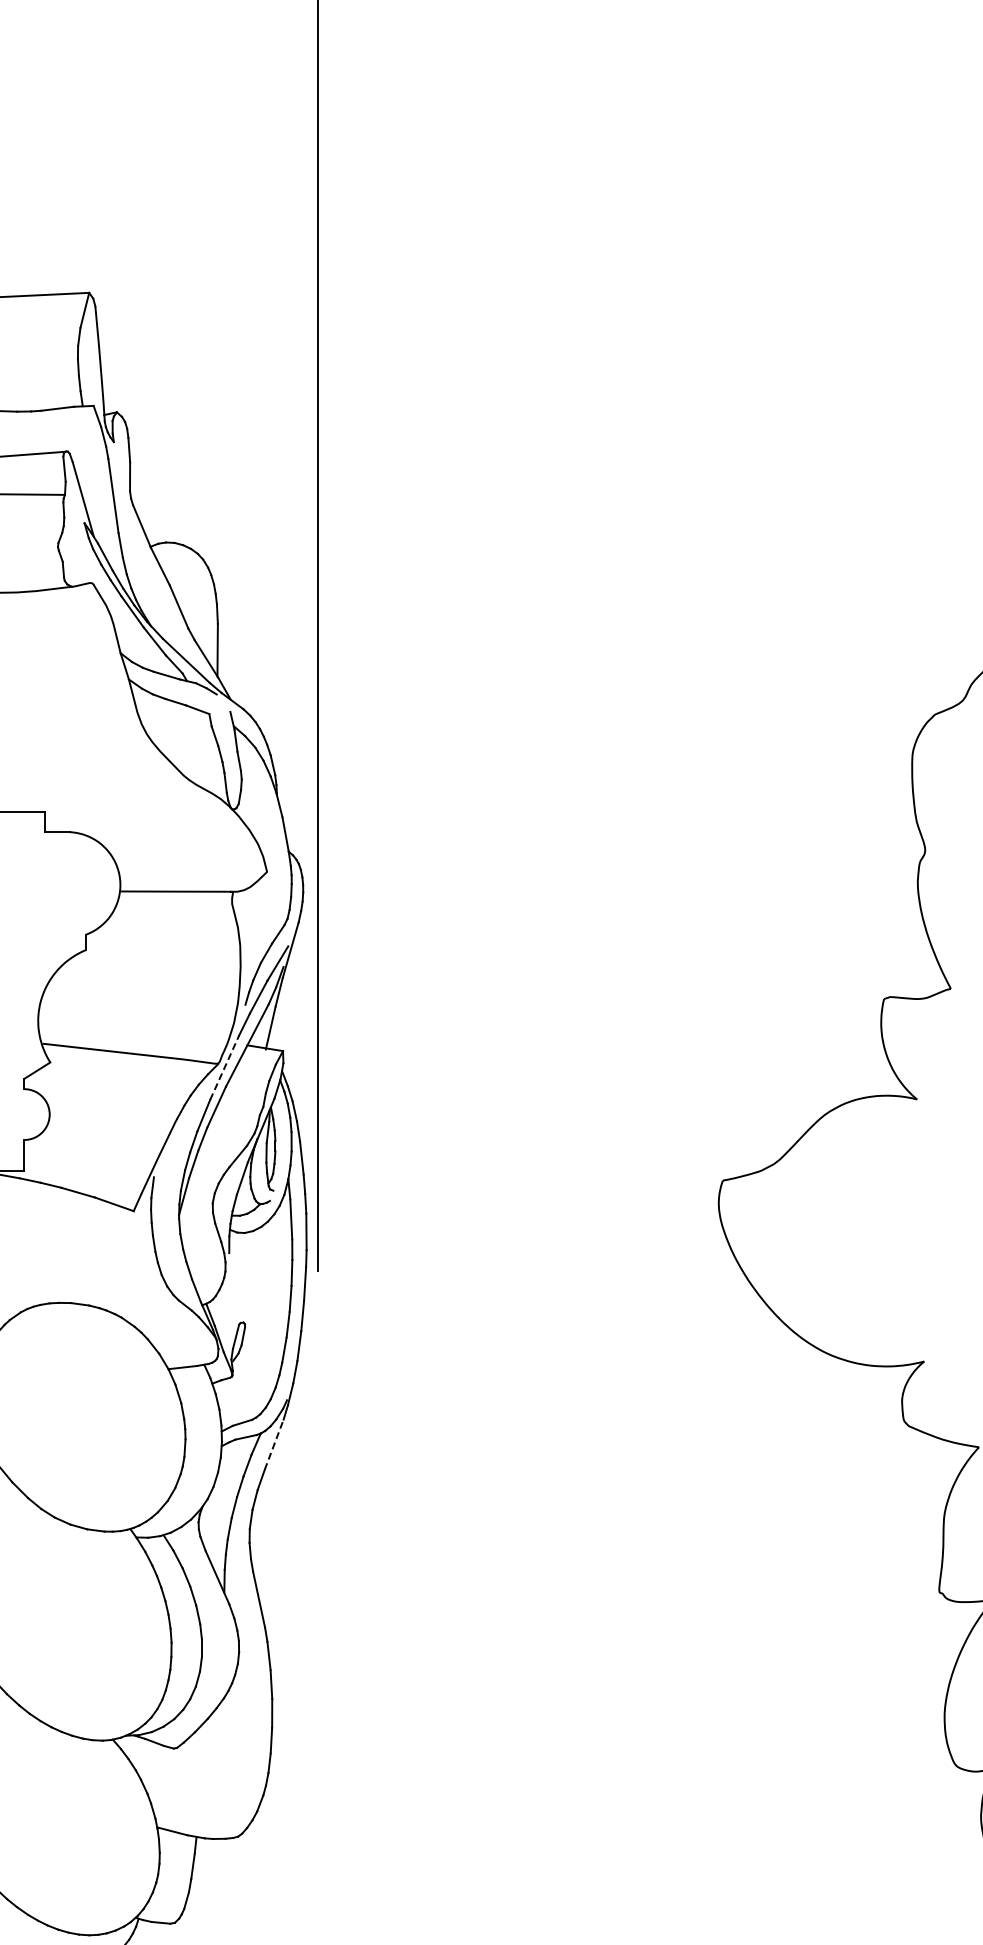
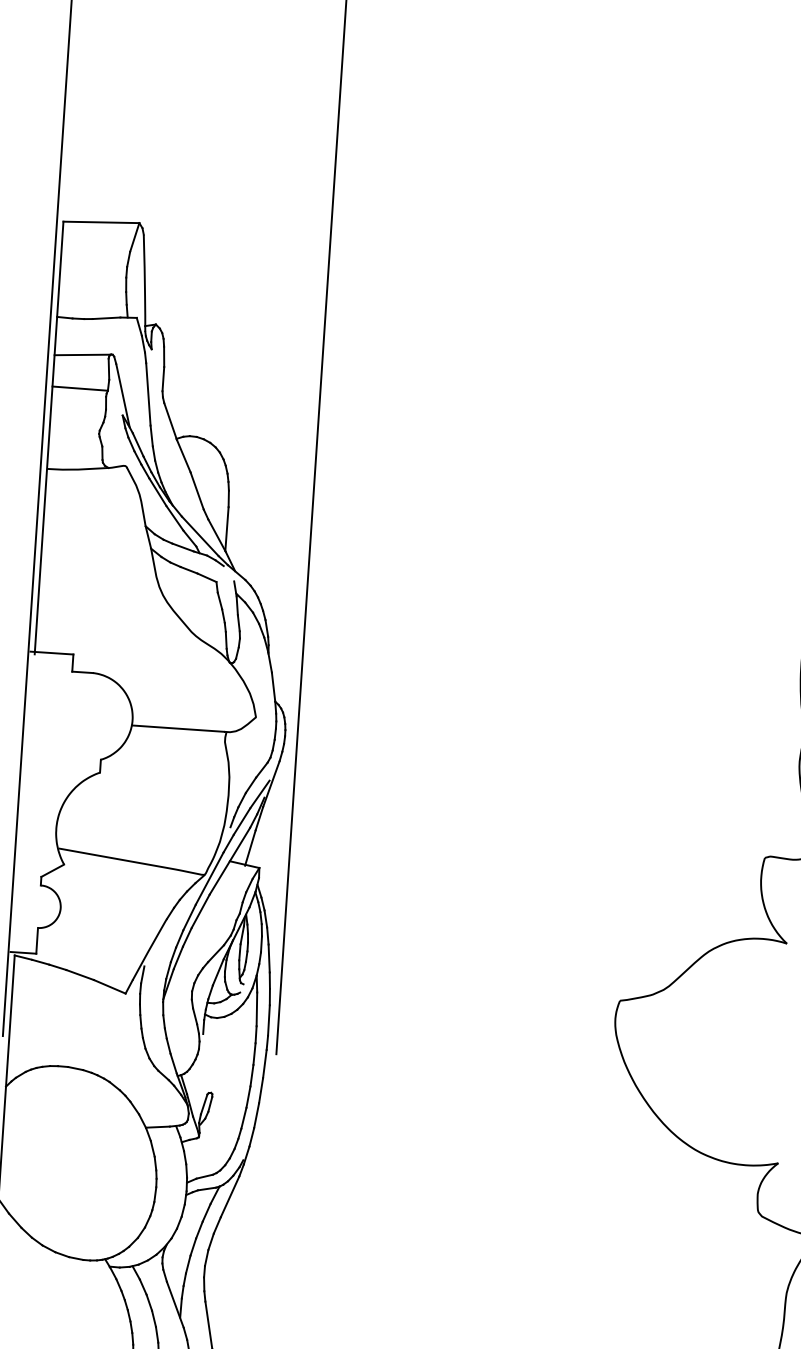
line: (224, 1067) -> (209, 878), dashed -> solid
line: (274, 1444) -> (230, 1196), dashed -> solid

